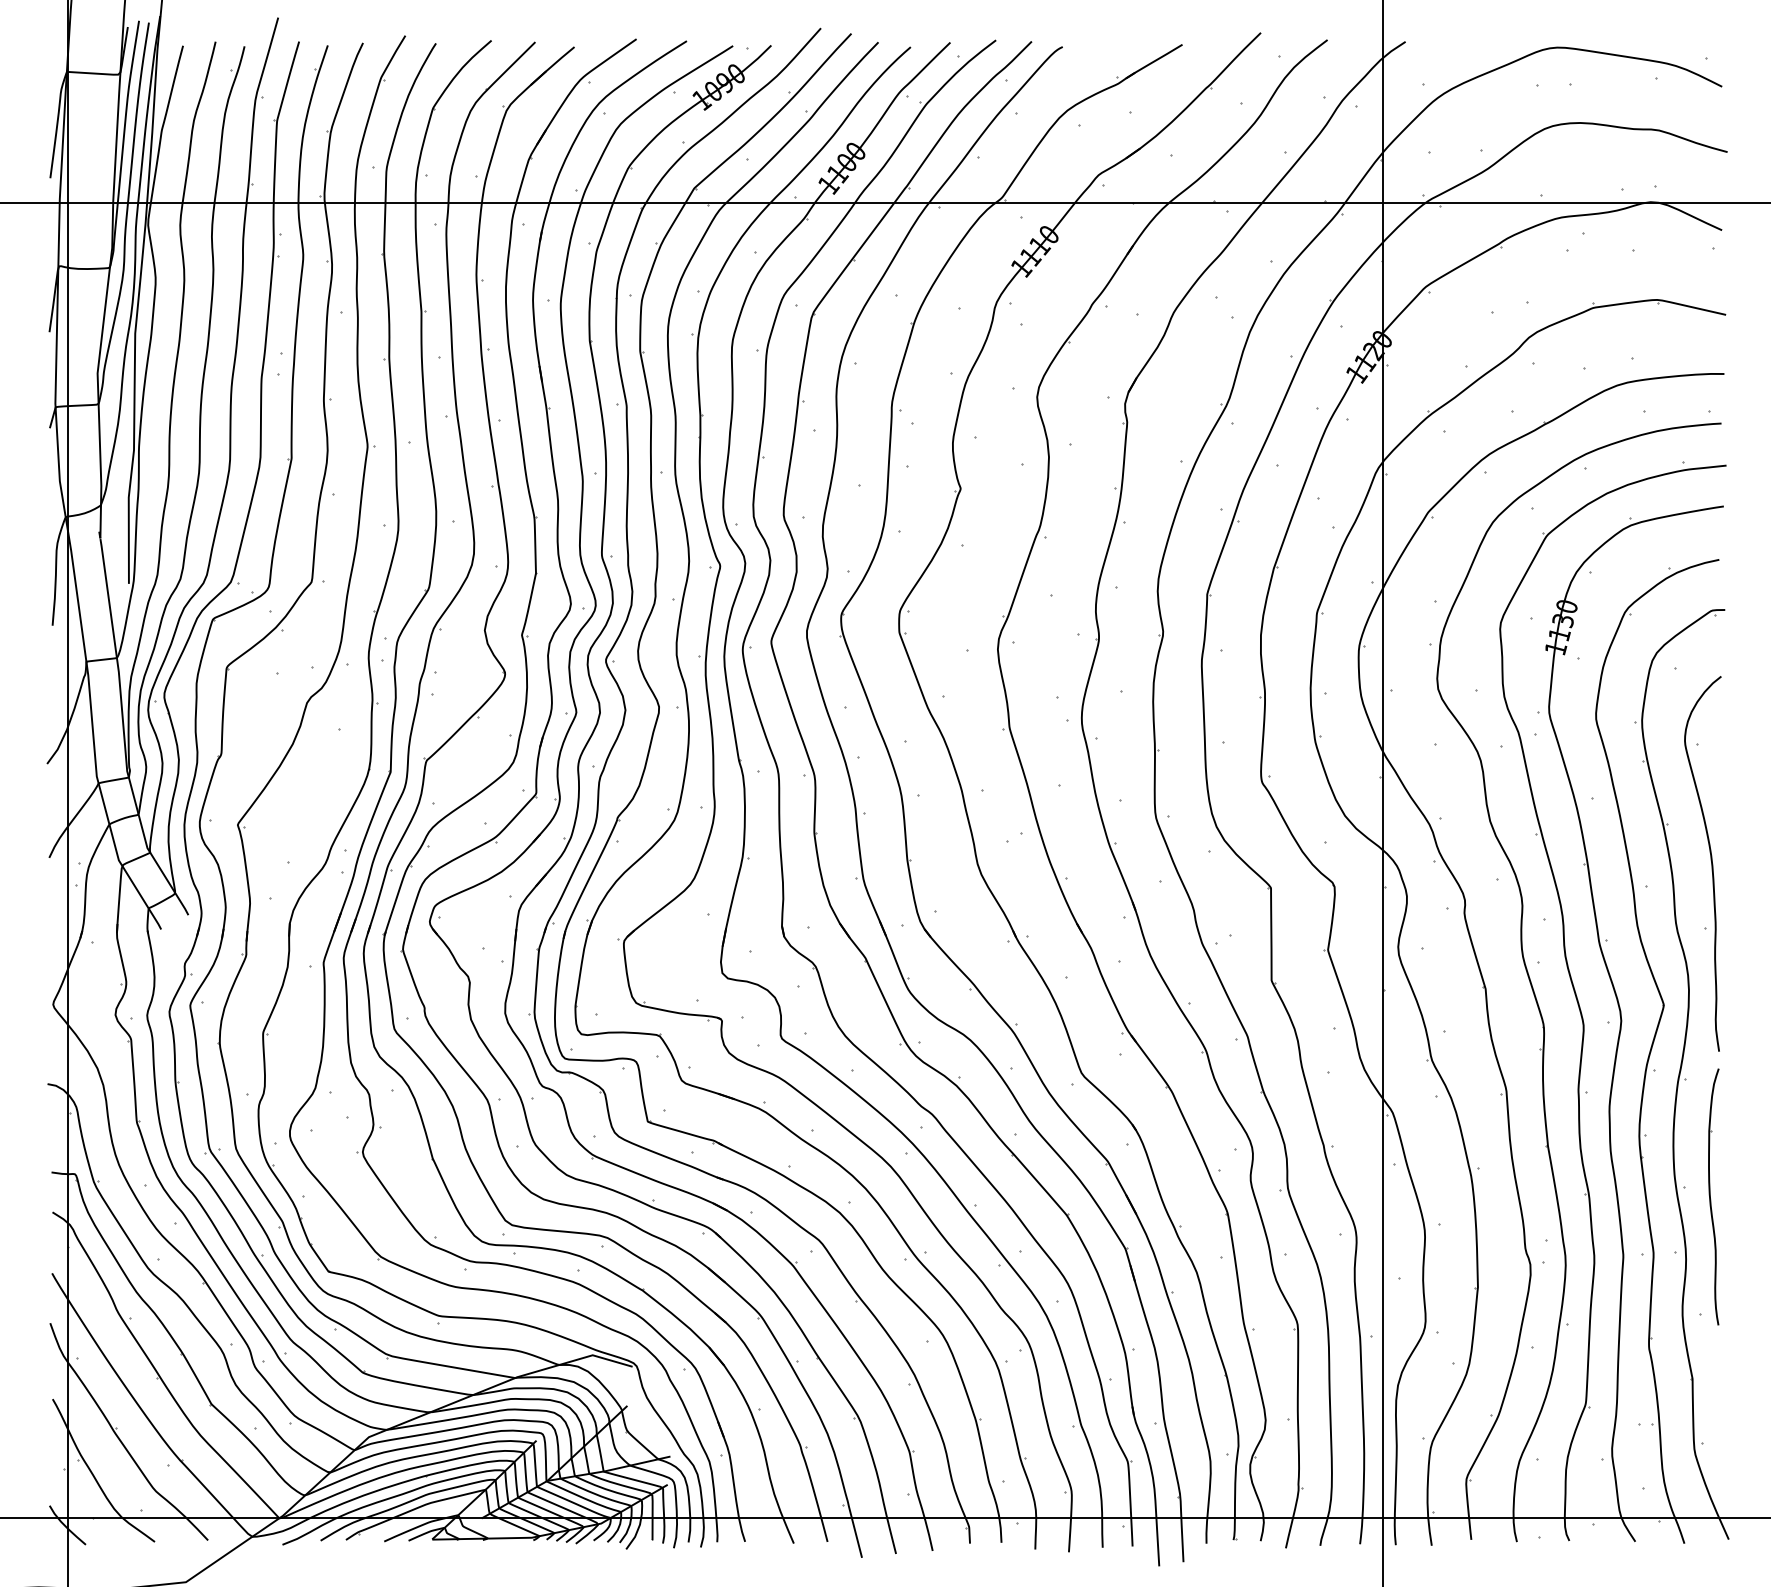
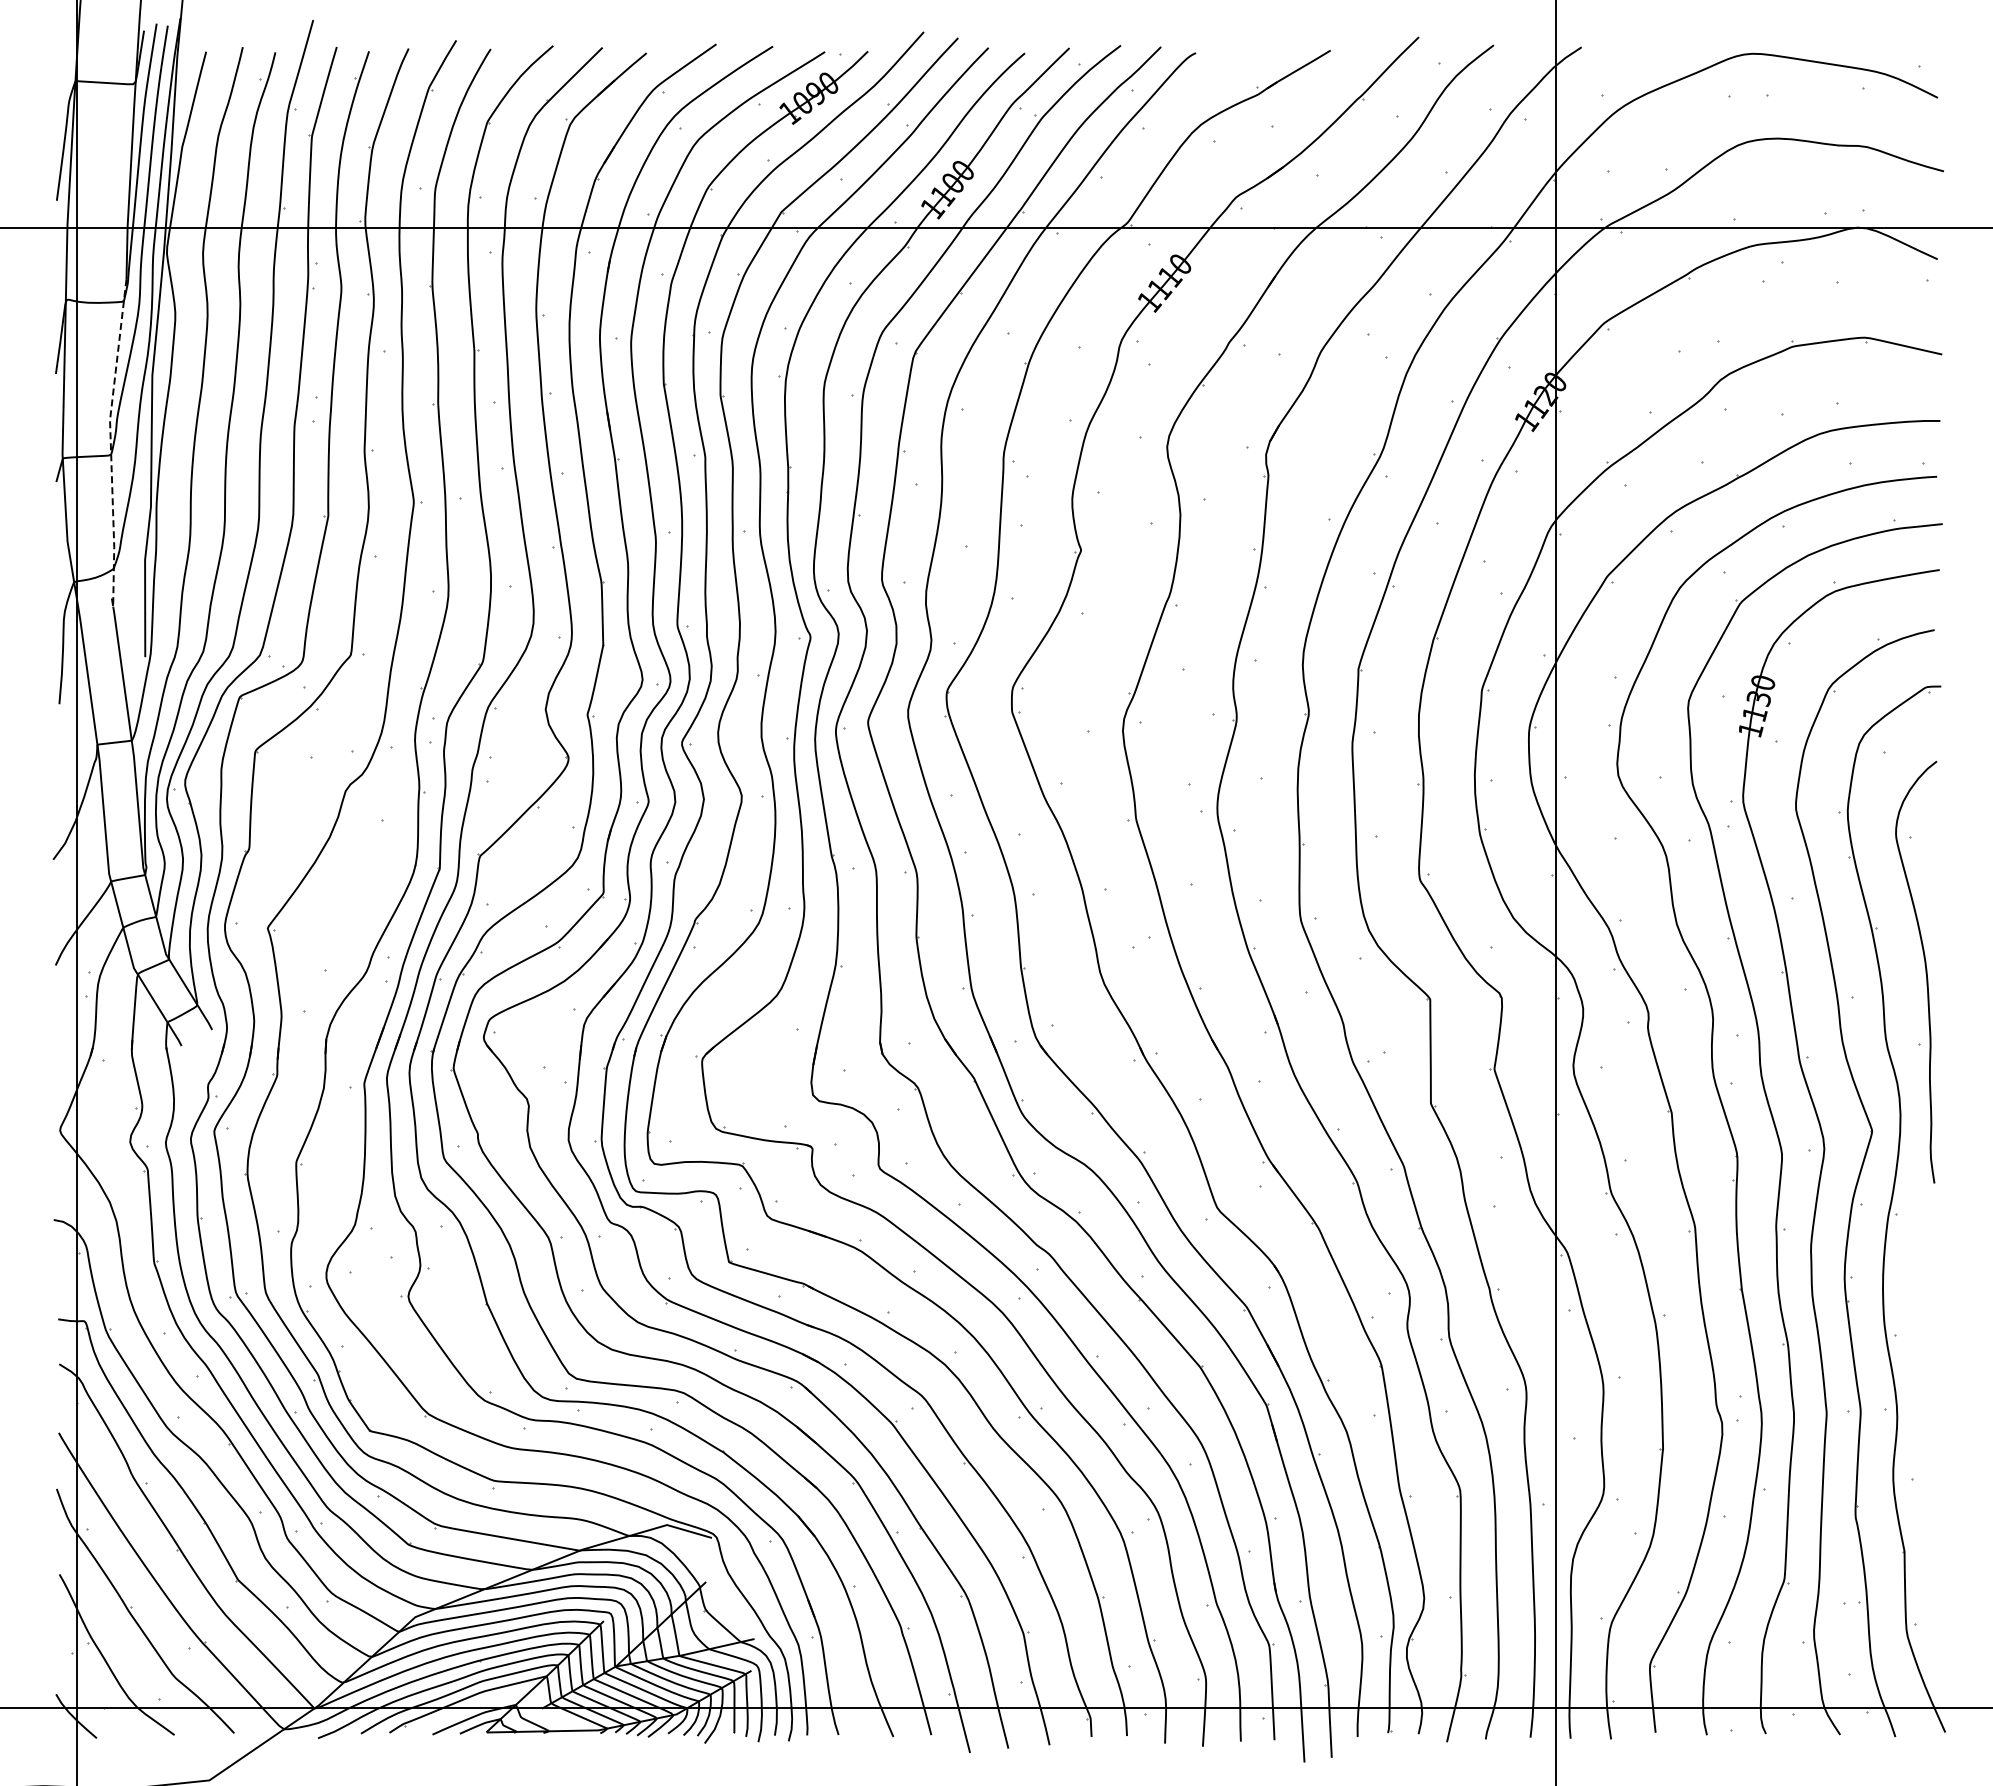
line: (98, 393) -> (110, 442), solid -> dashed
part: (1713, 1196) -> (1928, 1346), removed

